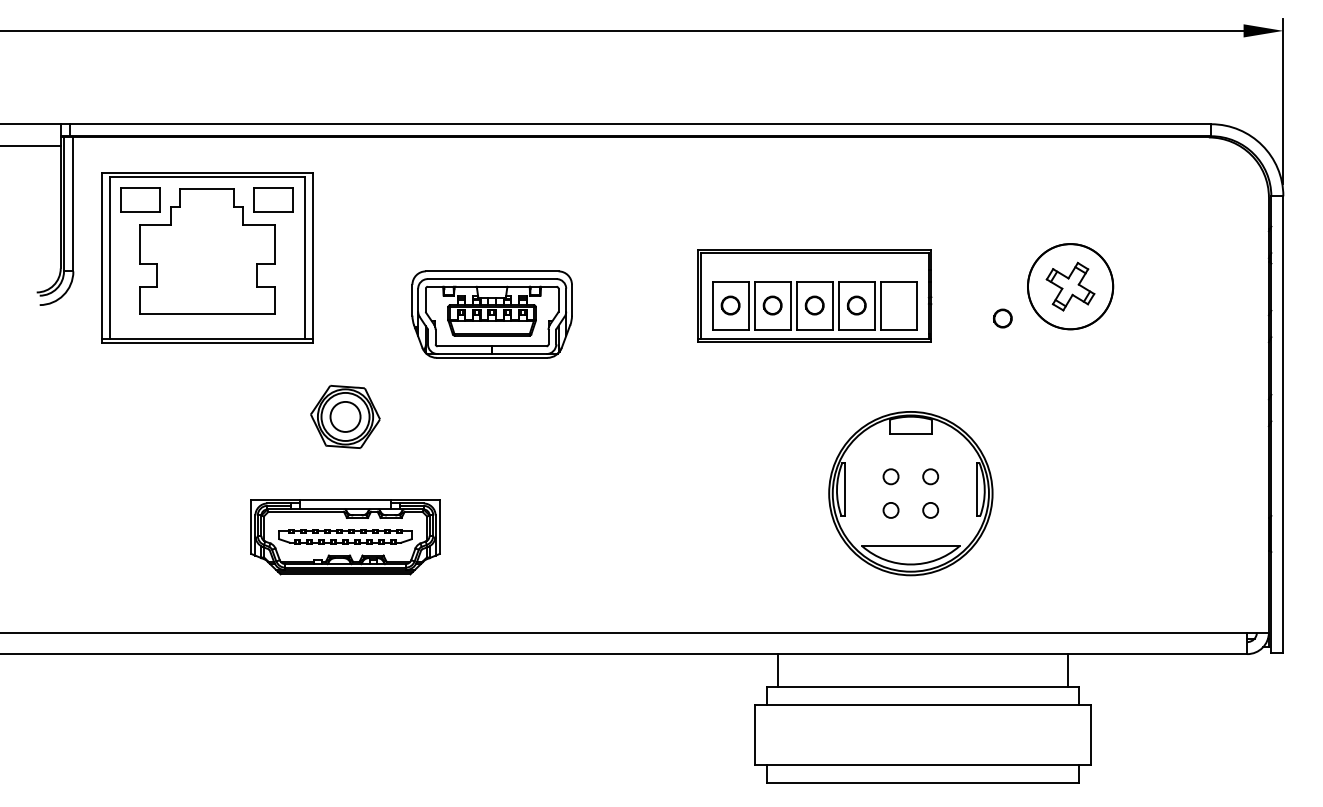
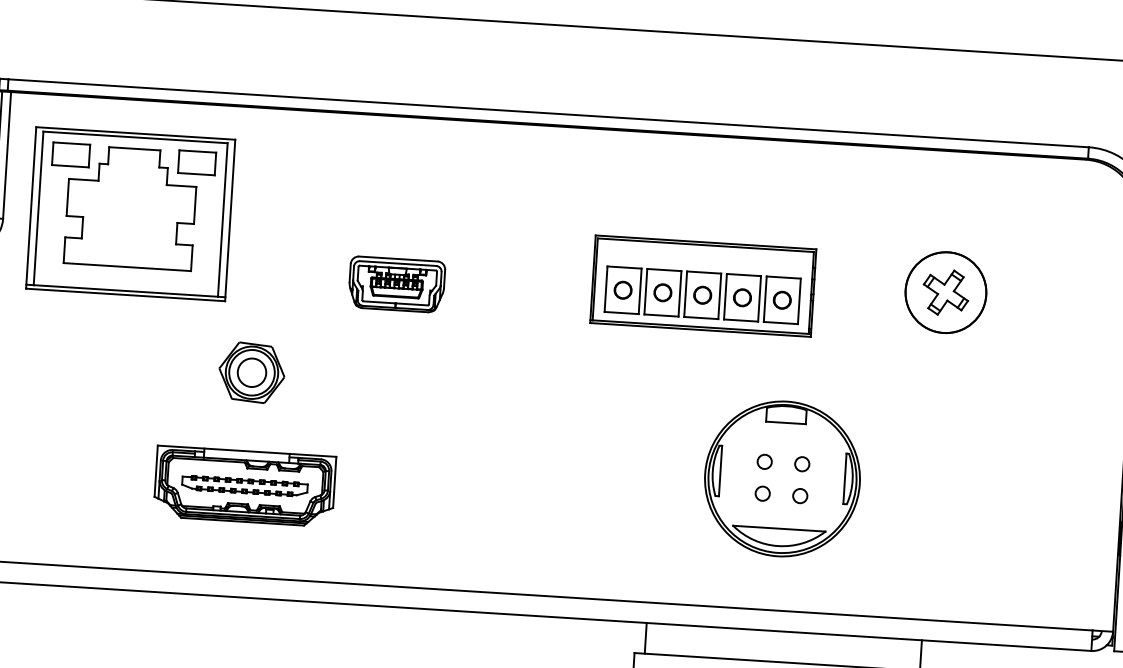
part: (491, 314) -> (396, 284), size x0.62
circle: (1002, 318) -> (781, 300), moved

